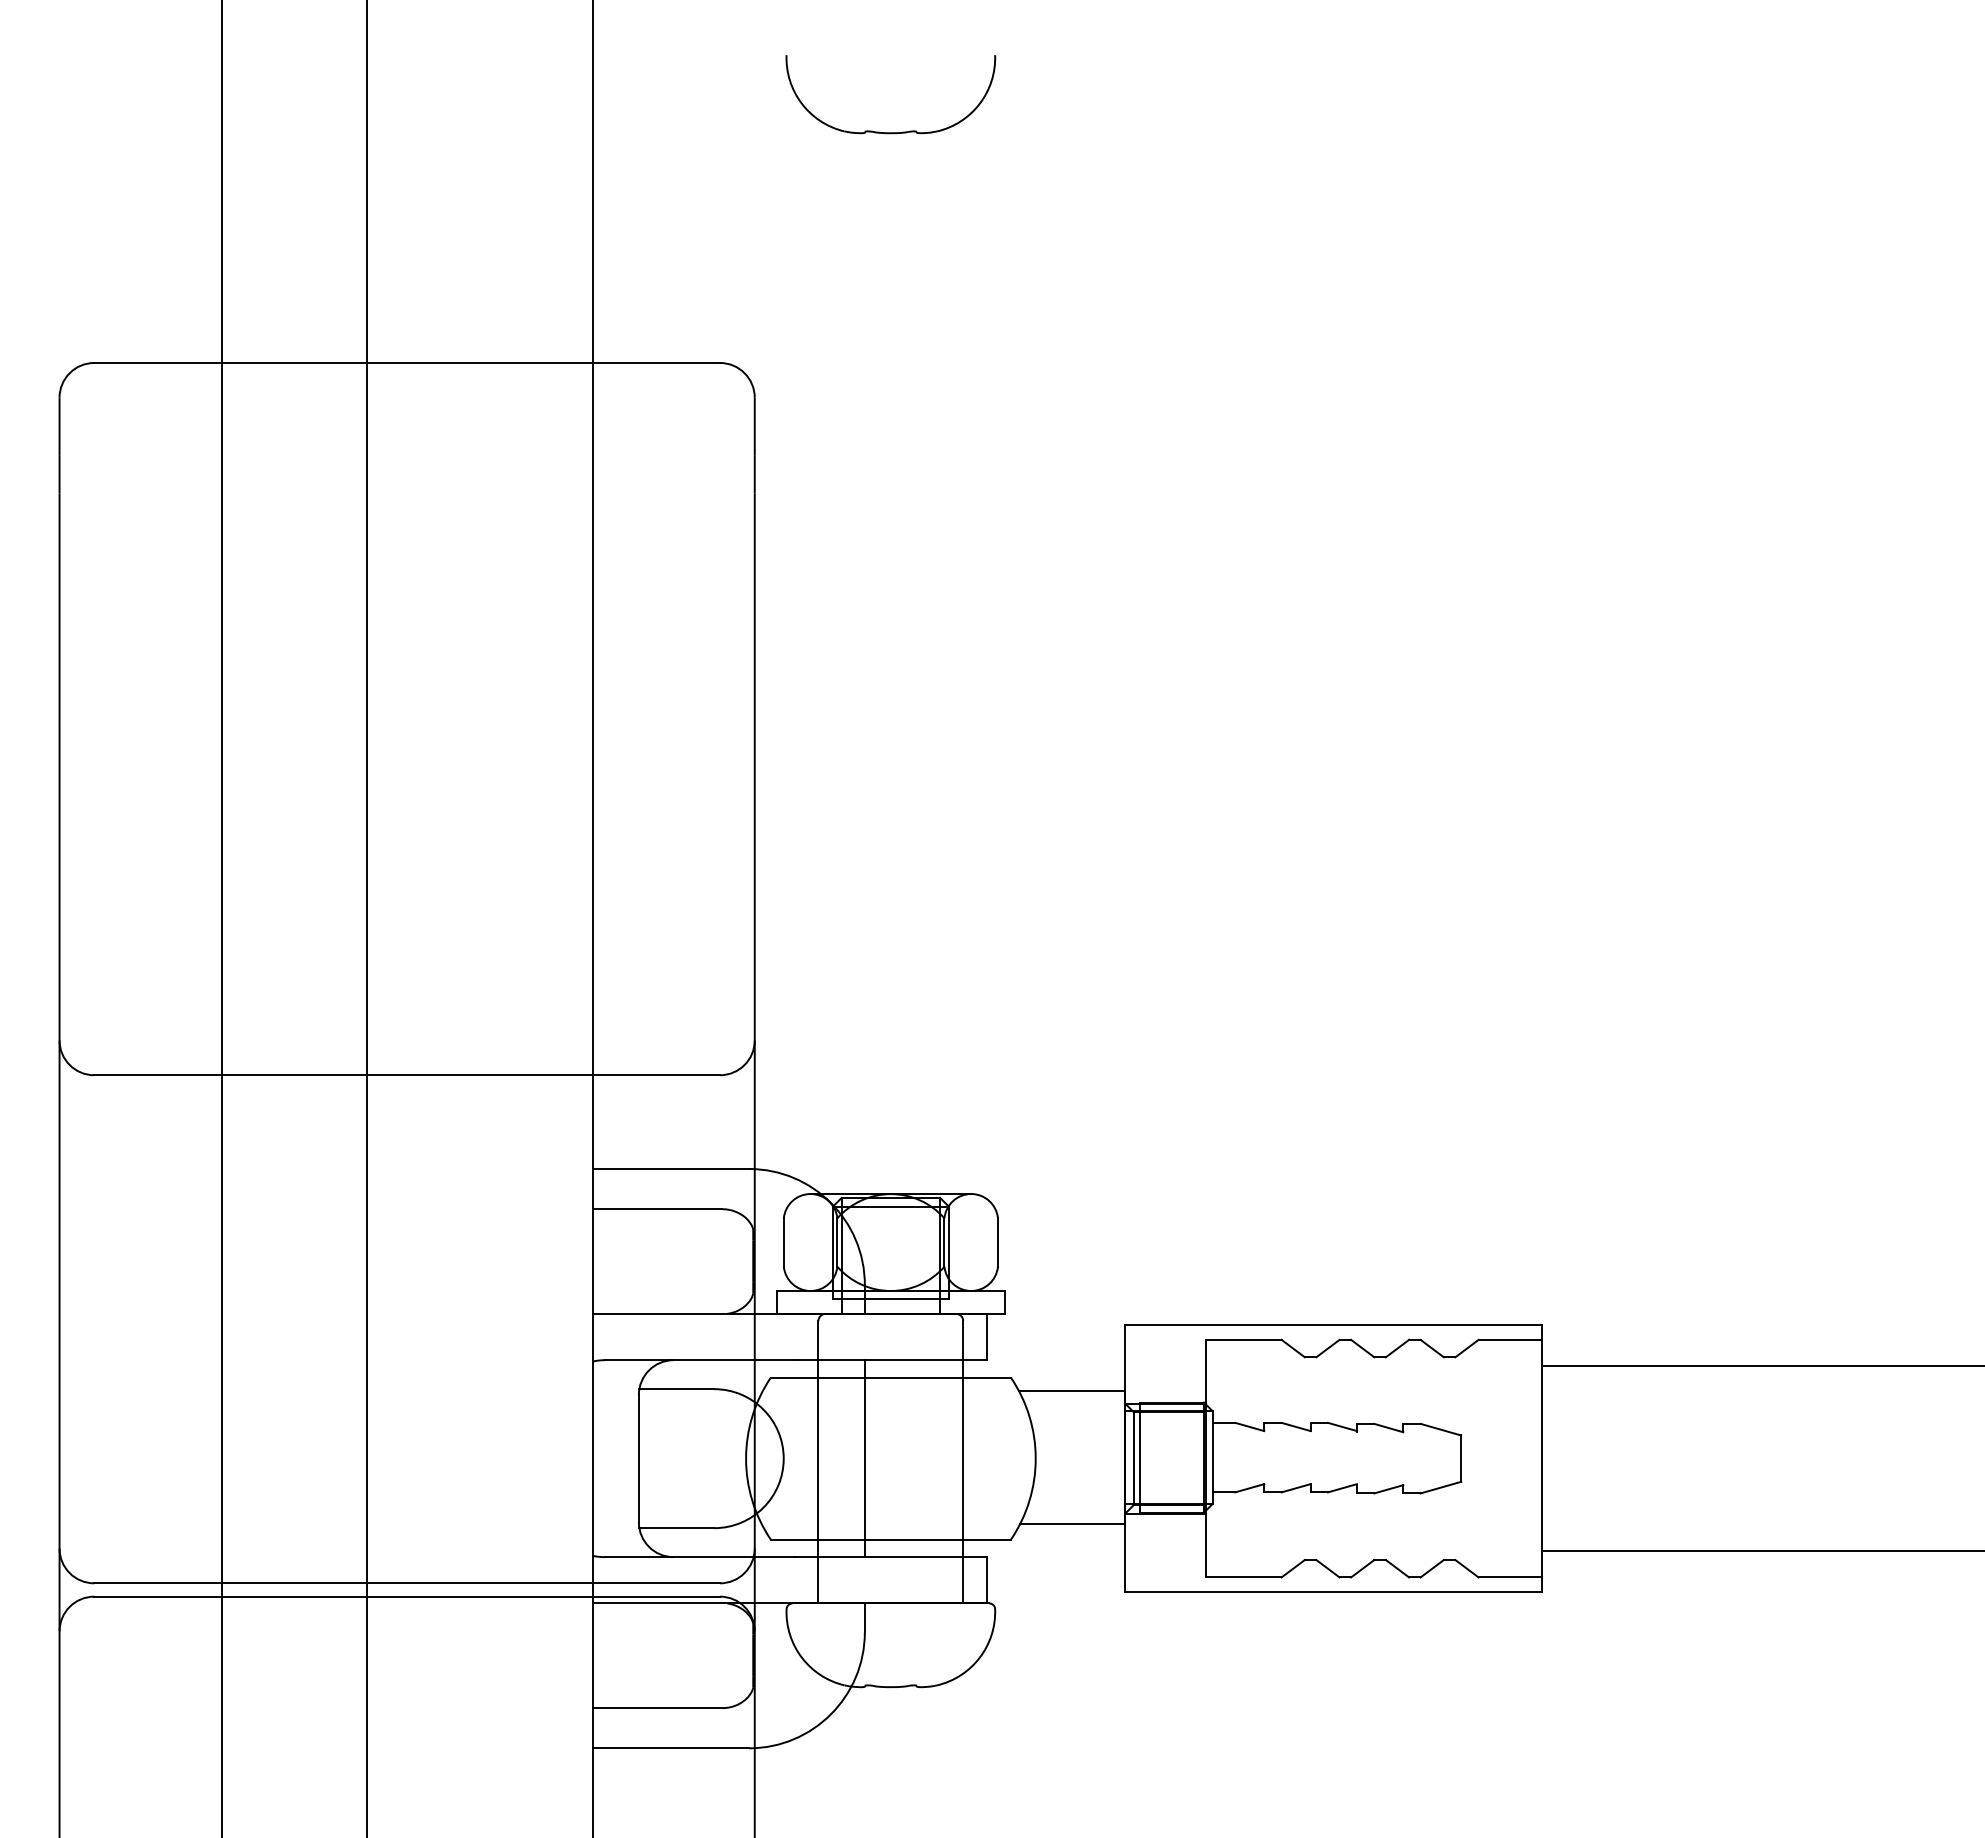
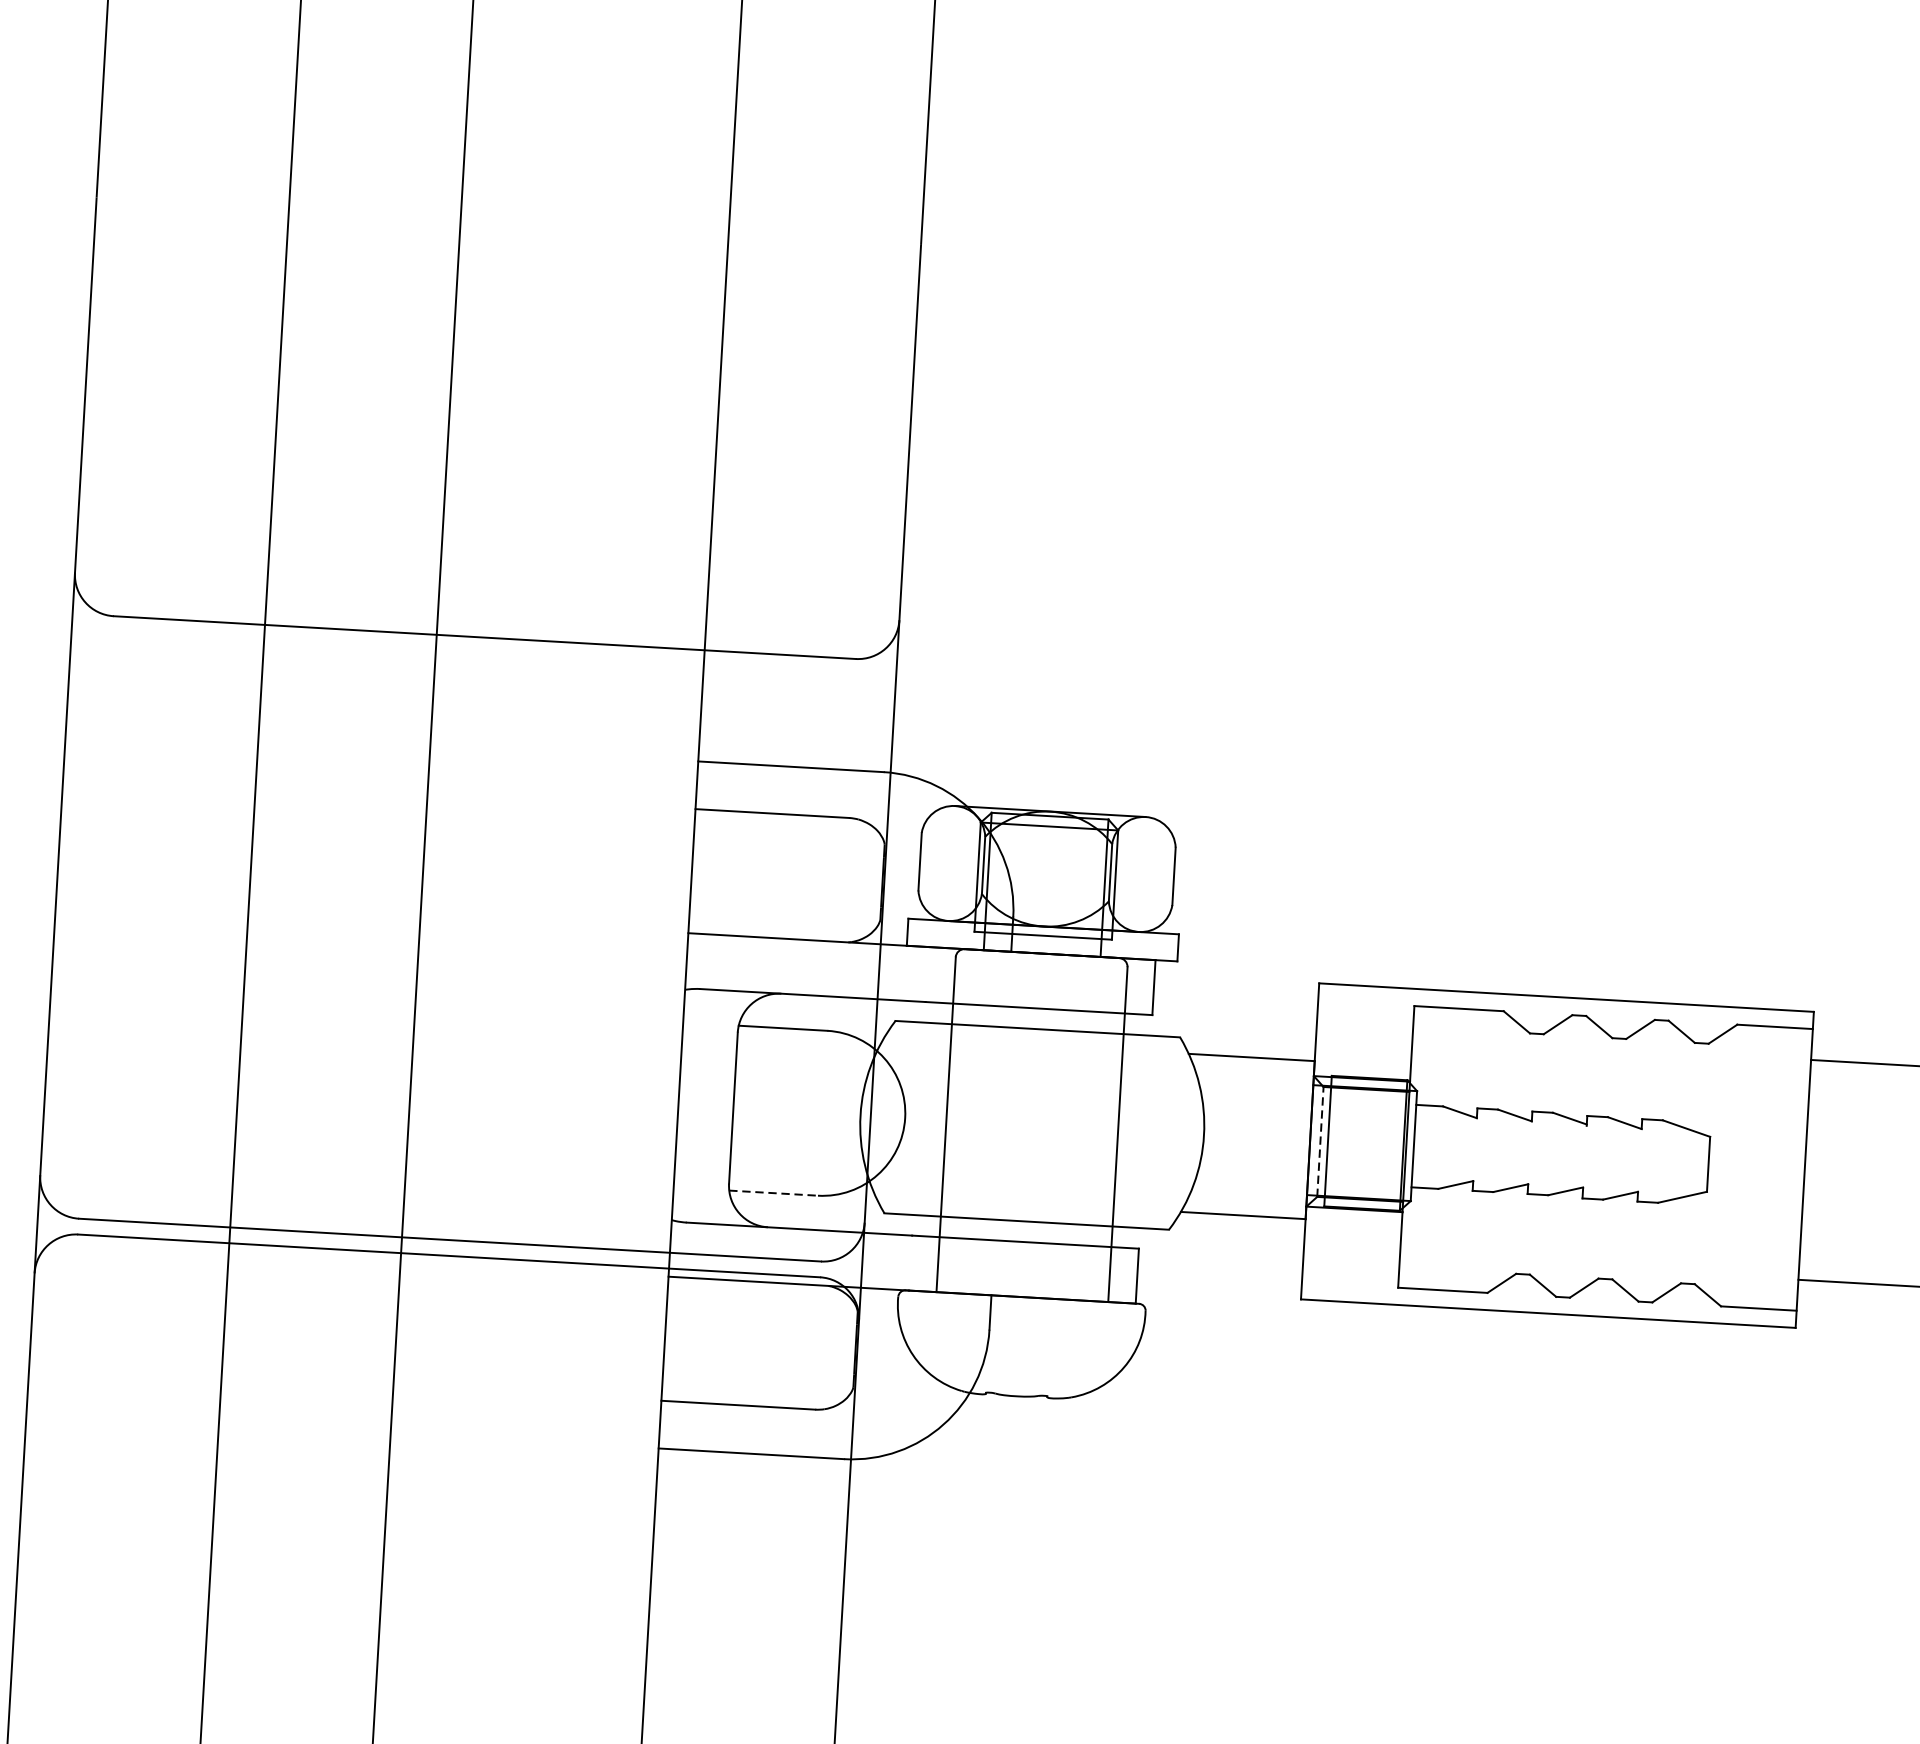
line: (864, 1458) -> (1000, 1123), removed
line: (1133, 1458) -> (1319, 1141), solid -> dashed
line: (677, 1528) -> (774, 1193), solid -> dashed

